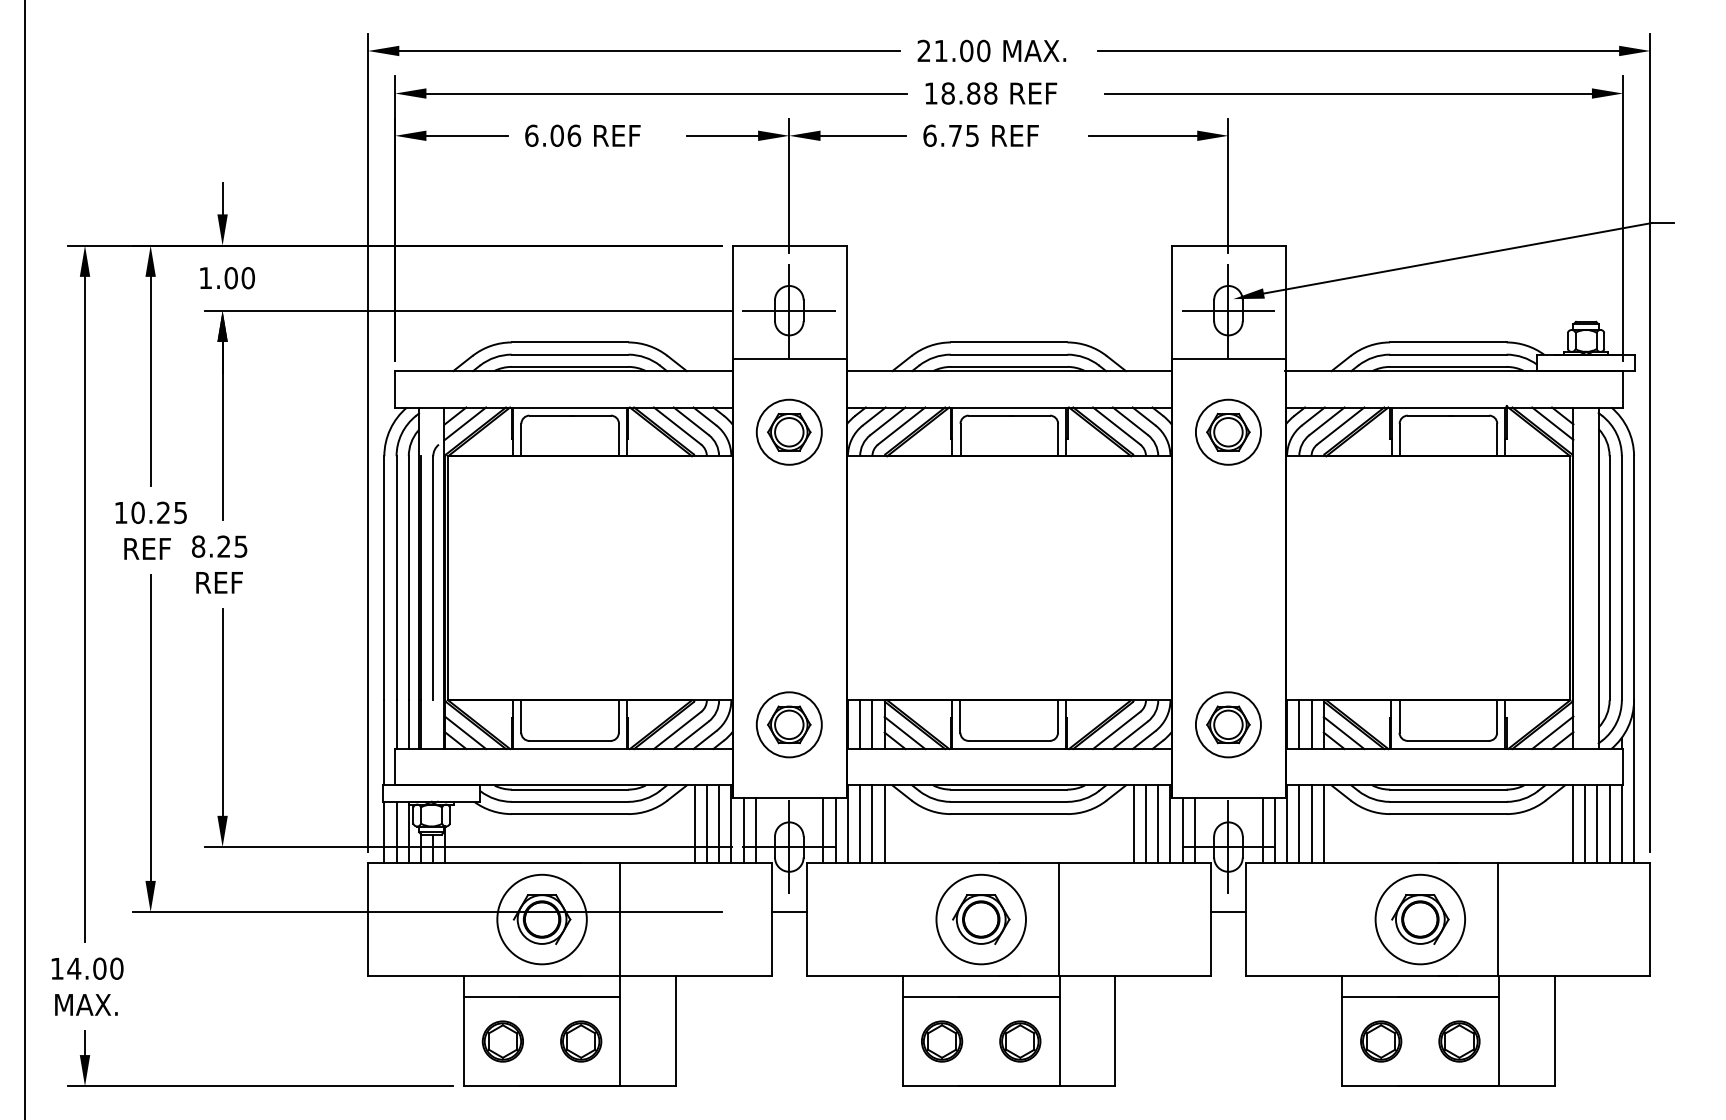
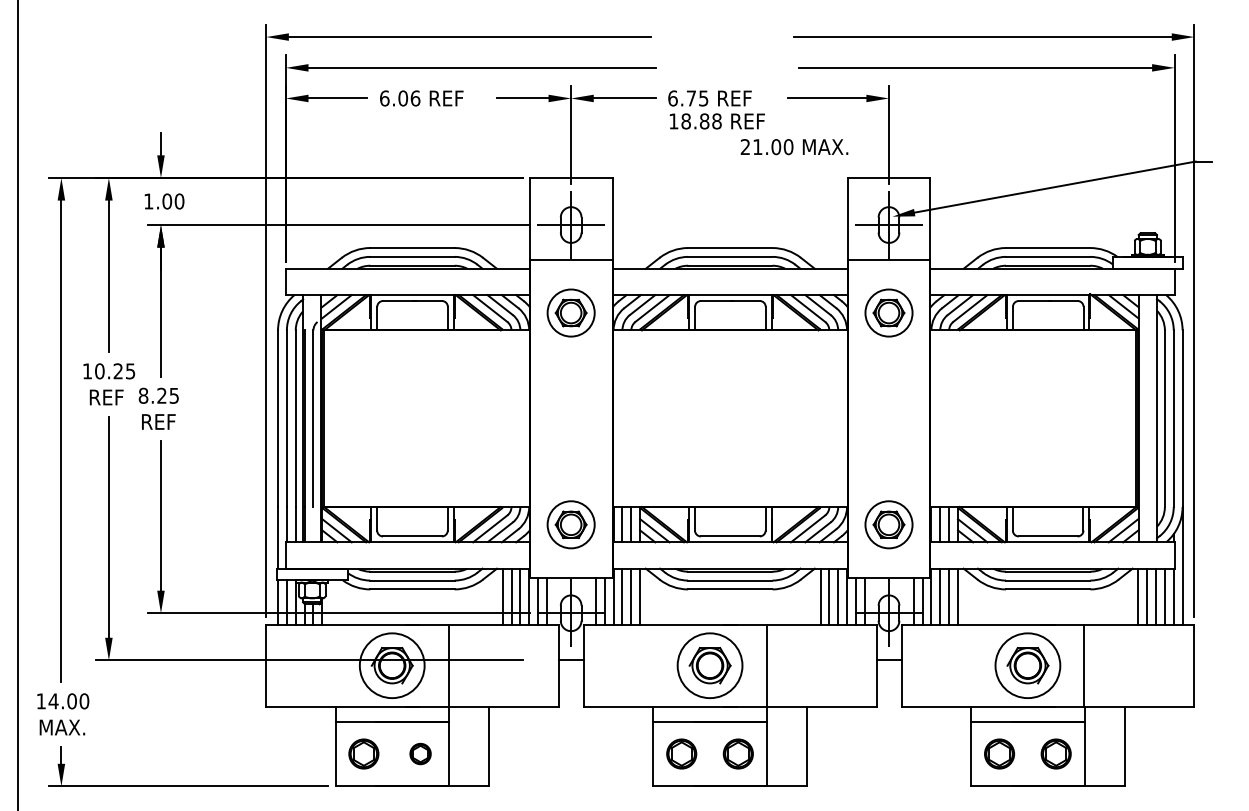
text: (991, 50) -> (794, 146), moved
text: (991, 93) -> (717, 121), moved
part: (581, 1041) -> (420, 754), size x0.7

